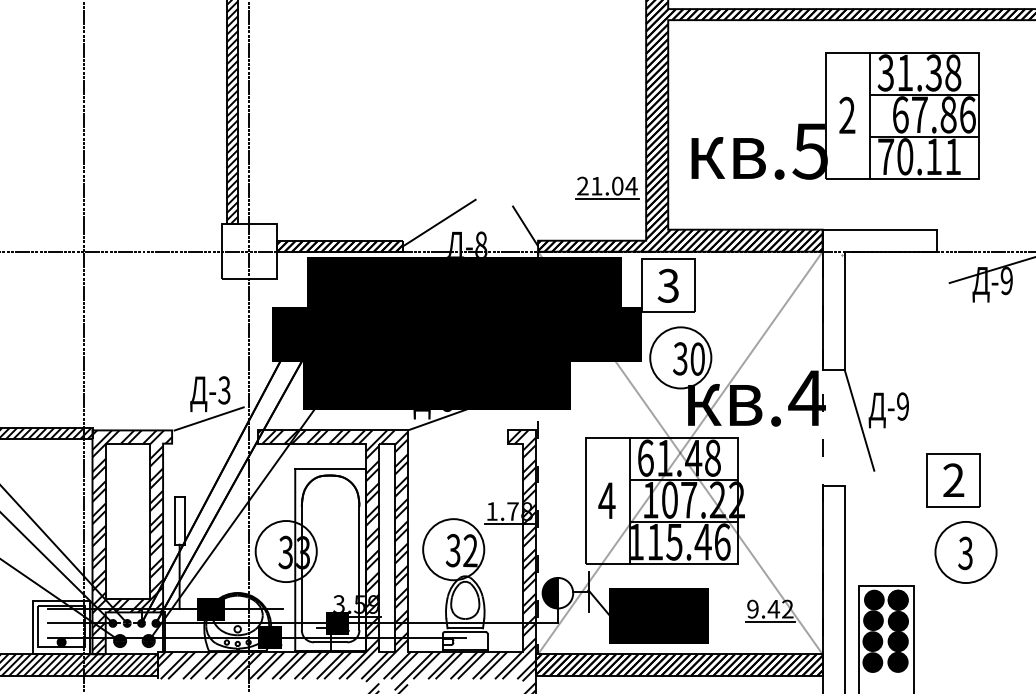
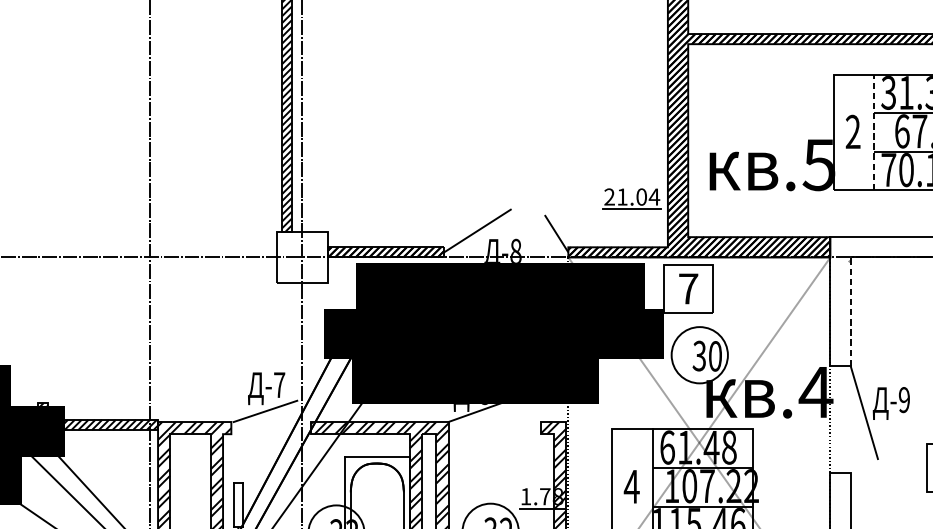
line: (869, 115) -> (873, 131), solid -> dashed
text: (668, 285) -> (688, 288), 3 -> 7
line: (844, 310) -> (850, 311), solid -> dashed
text: (224, 390) -> (279, 385), -3 -> -7

